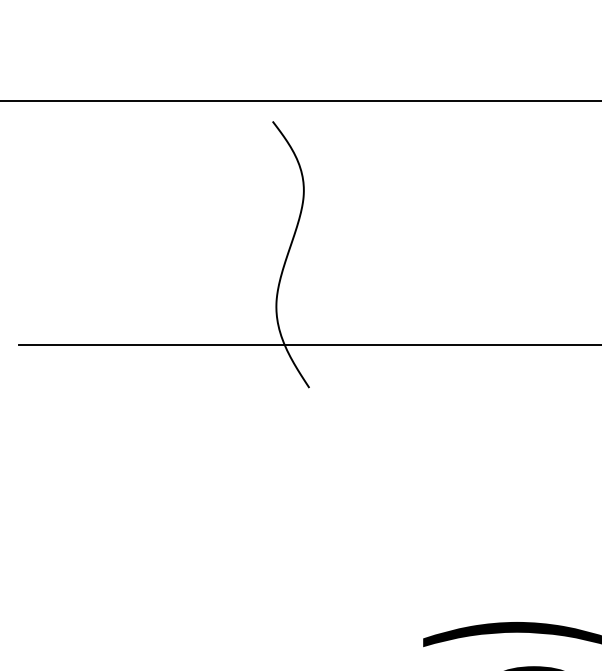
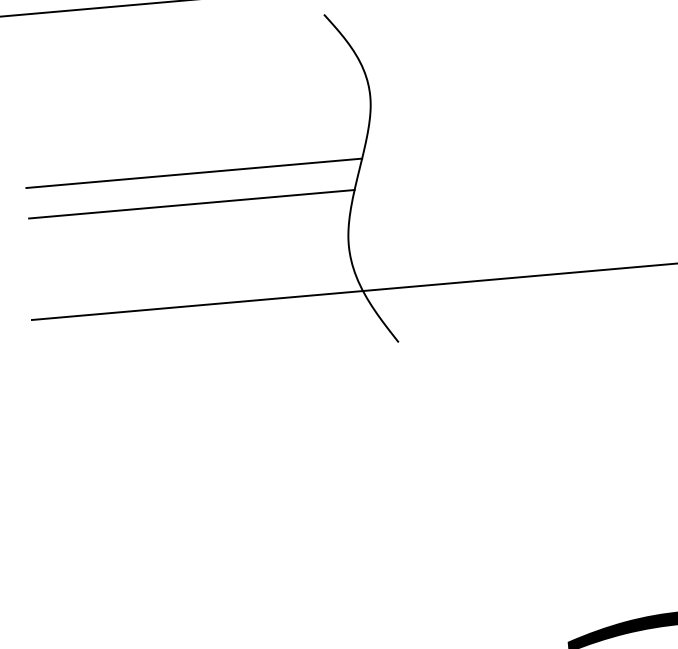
line: (158, 238) -> (194, 172), added
line: (153, 263) -> (191, 204), added

